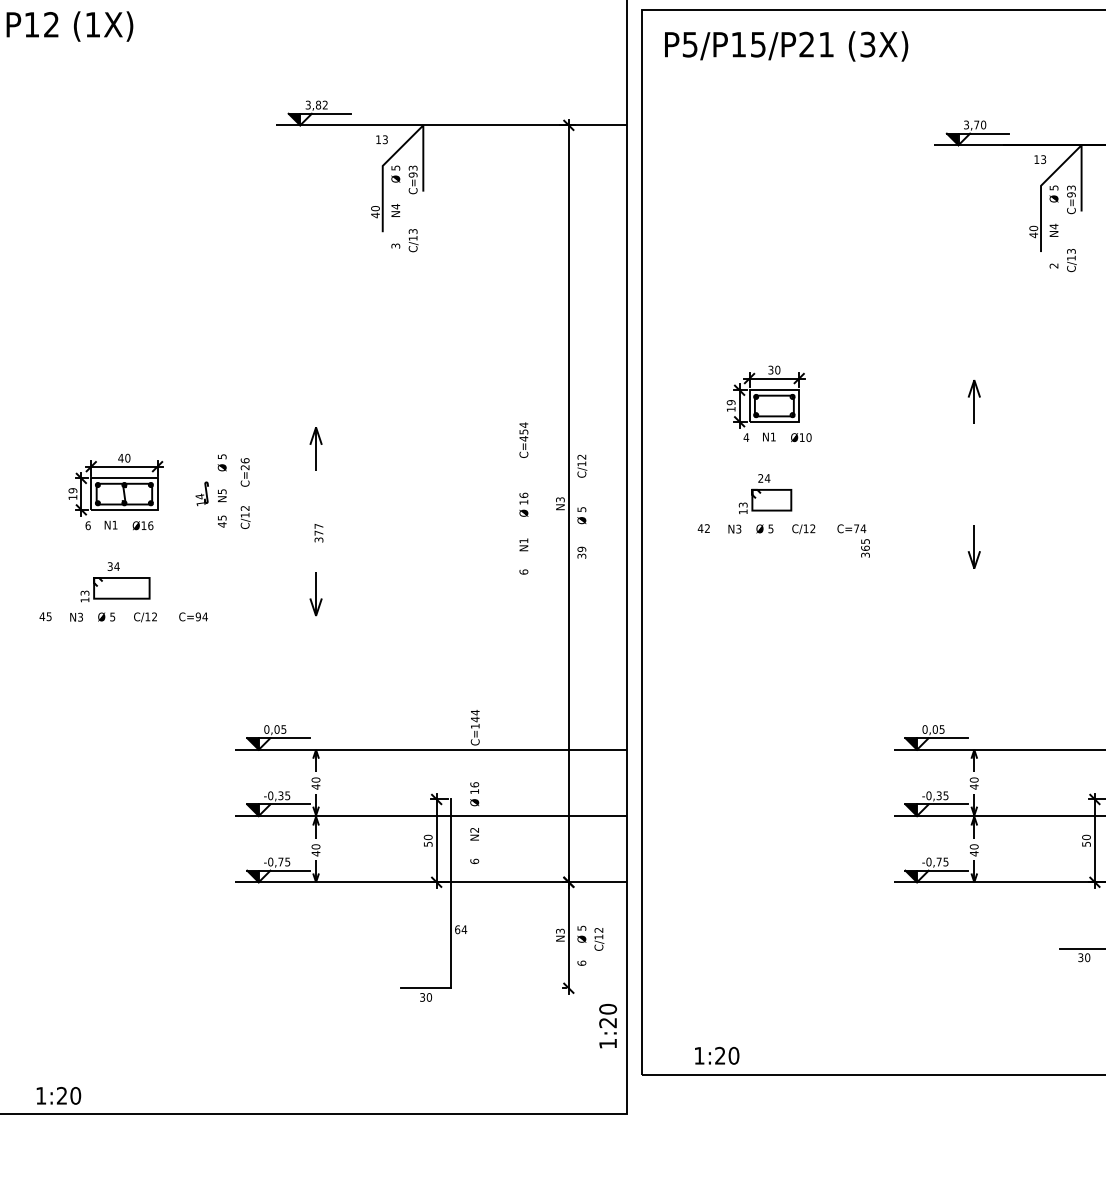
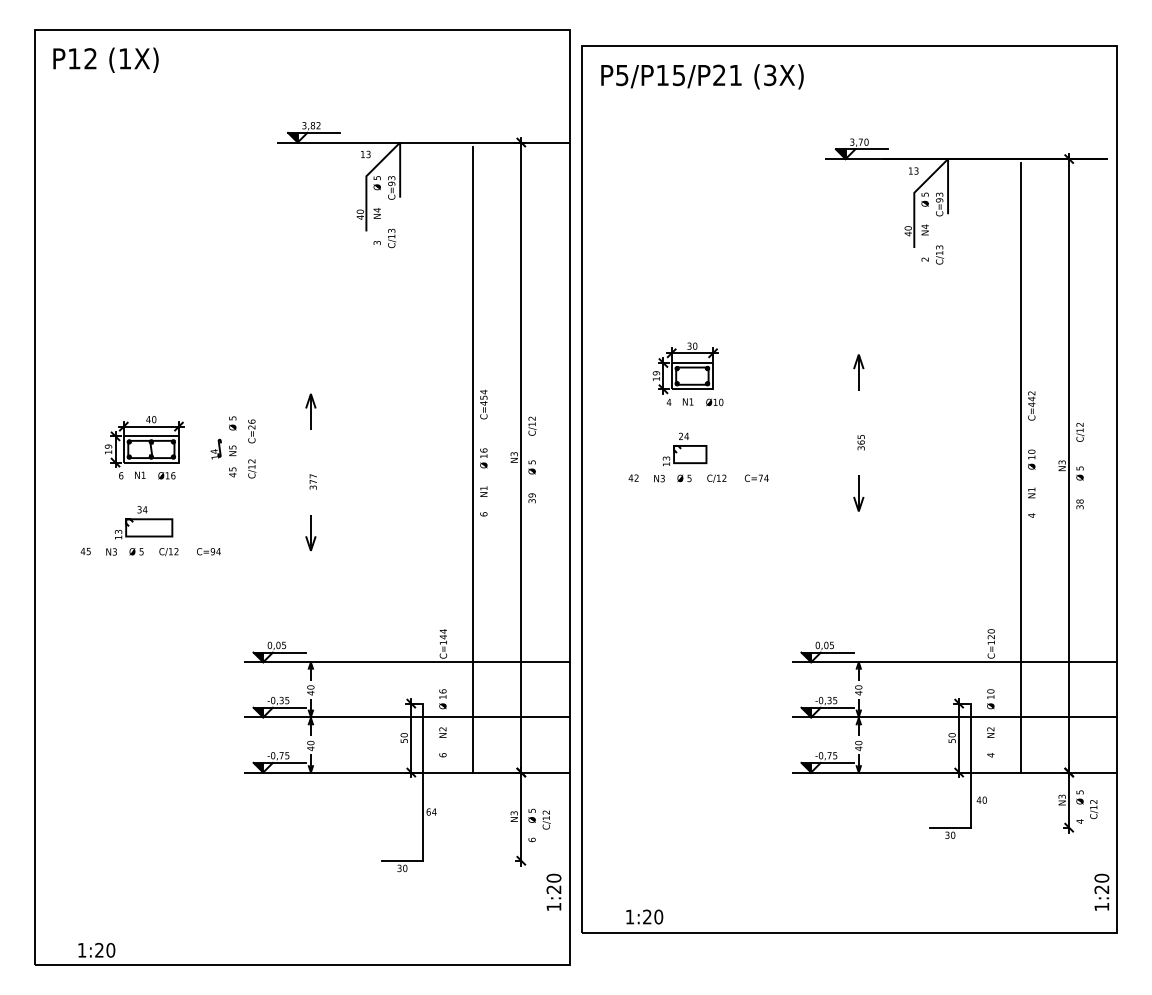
line: (511, 506) -> (473, 459), added
text: (864, 548) -> (860, 442), moved

